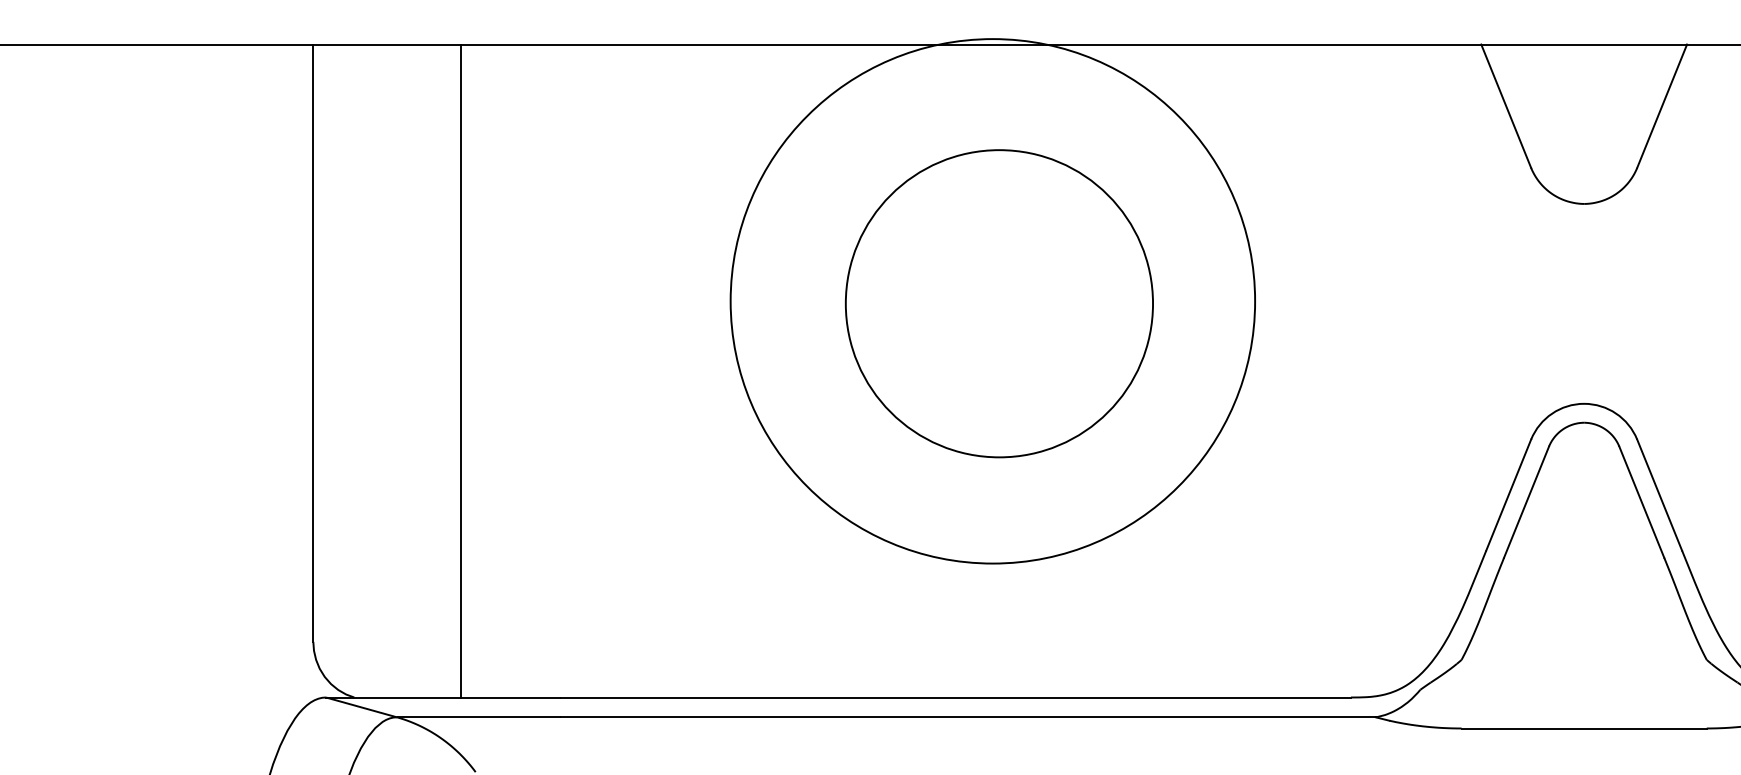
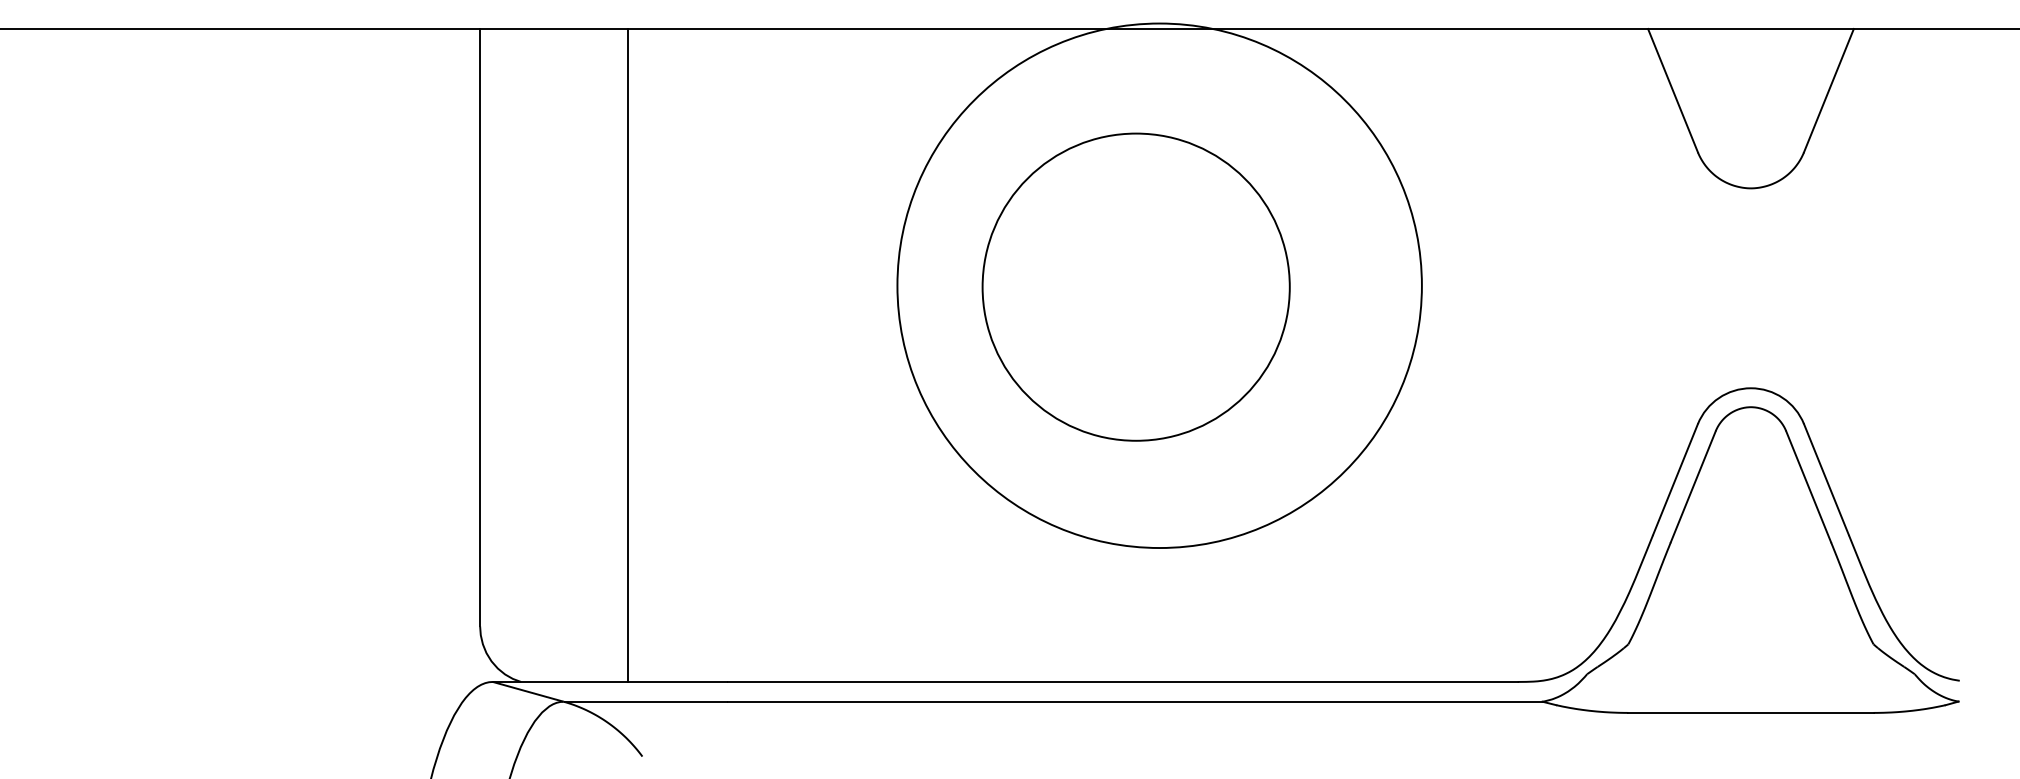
circle: (998, 303) -> (1135, 286), moved

